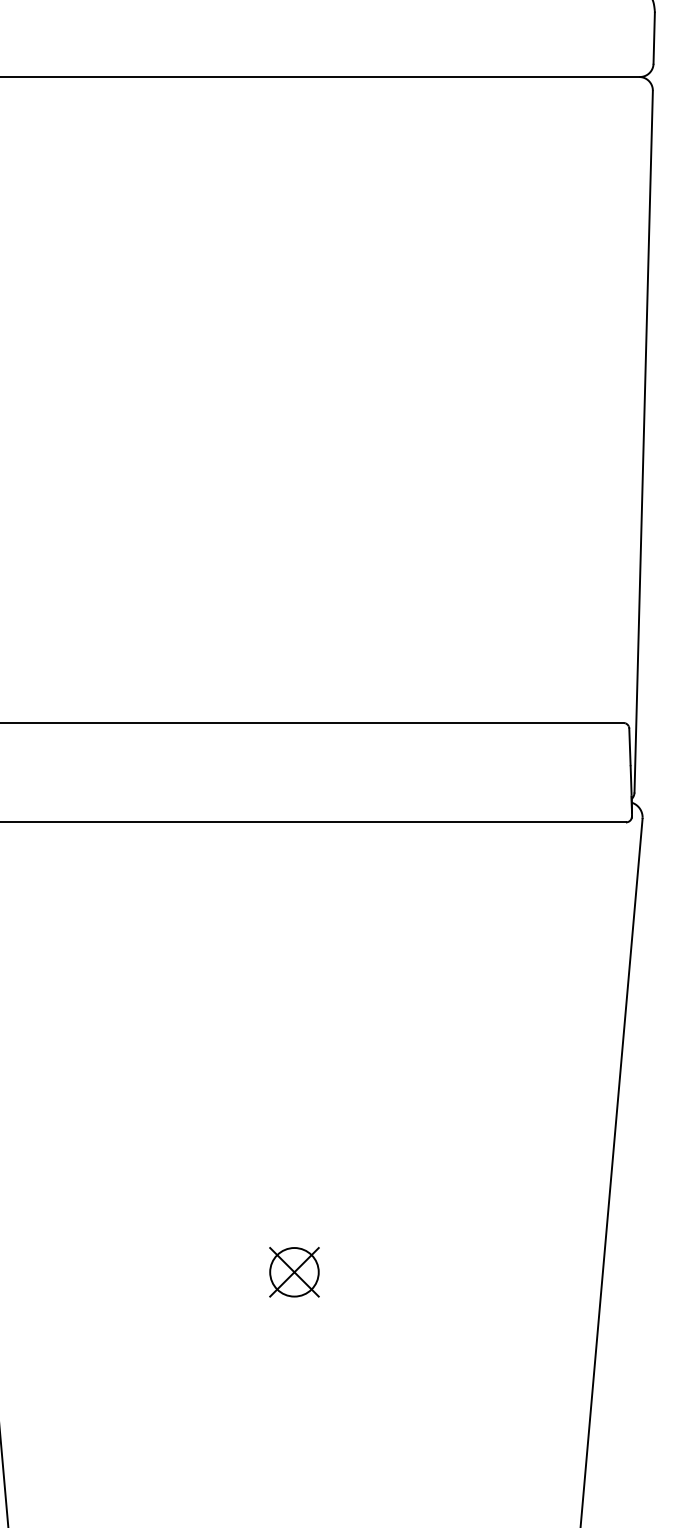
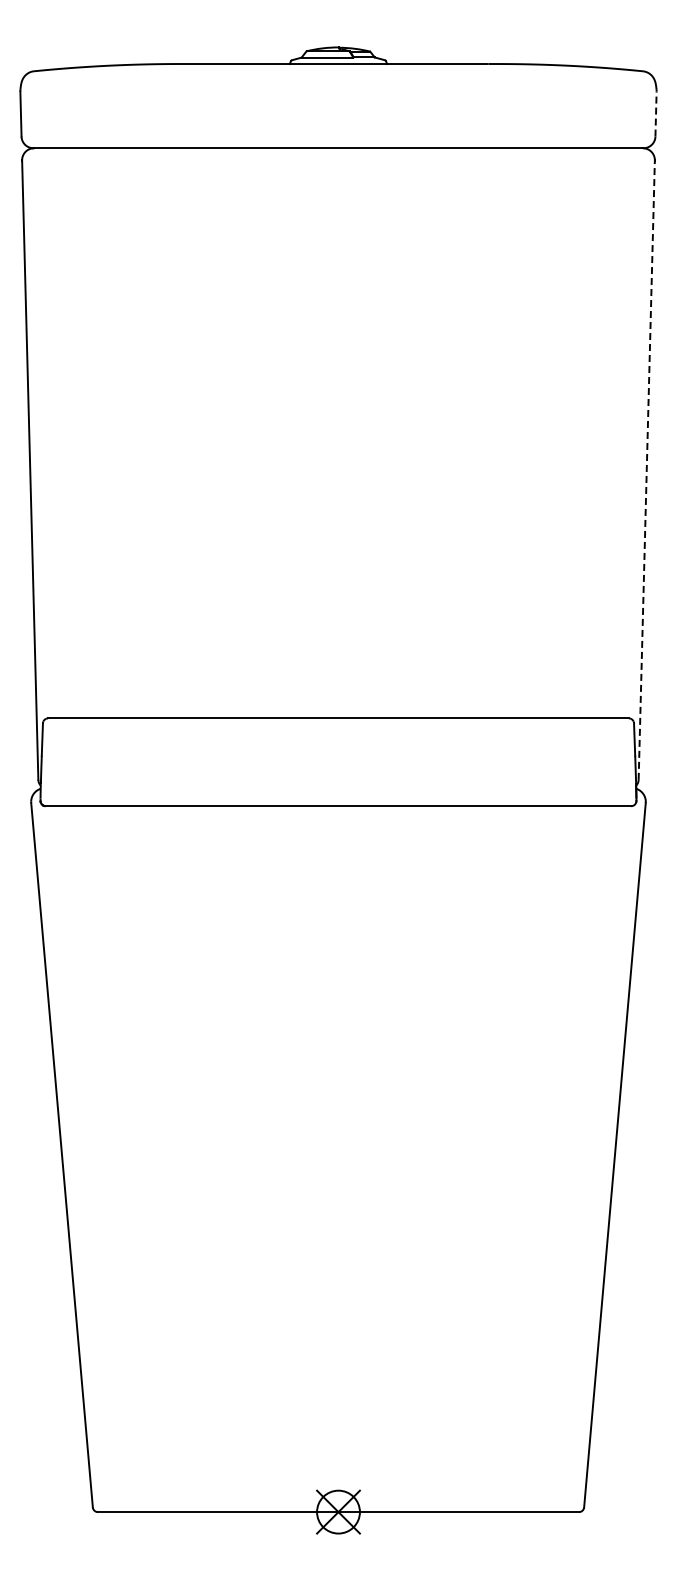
line: (654, 38) -> (656, 114), solid -> dashed
line: (643, 442) -> (646, 470), solid -> dashed
part: (294, 1271) -> (338, 1202), removed

